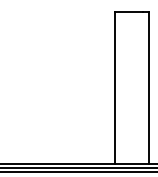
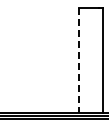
line: (115, 87) -> (79, 60), solid -> dashed

